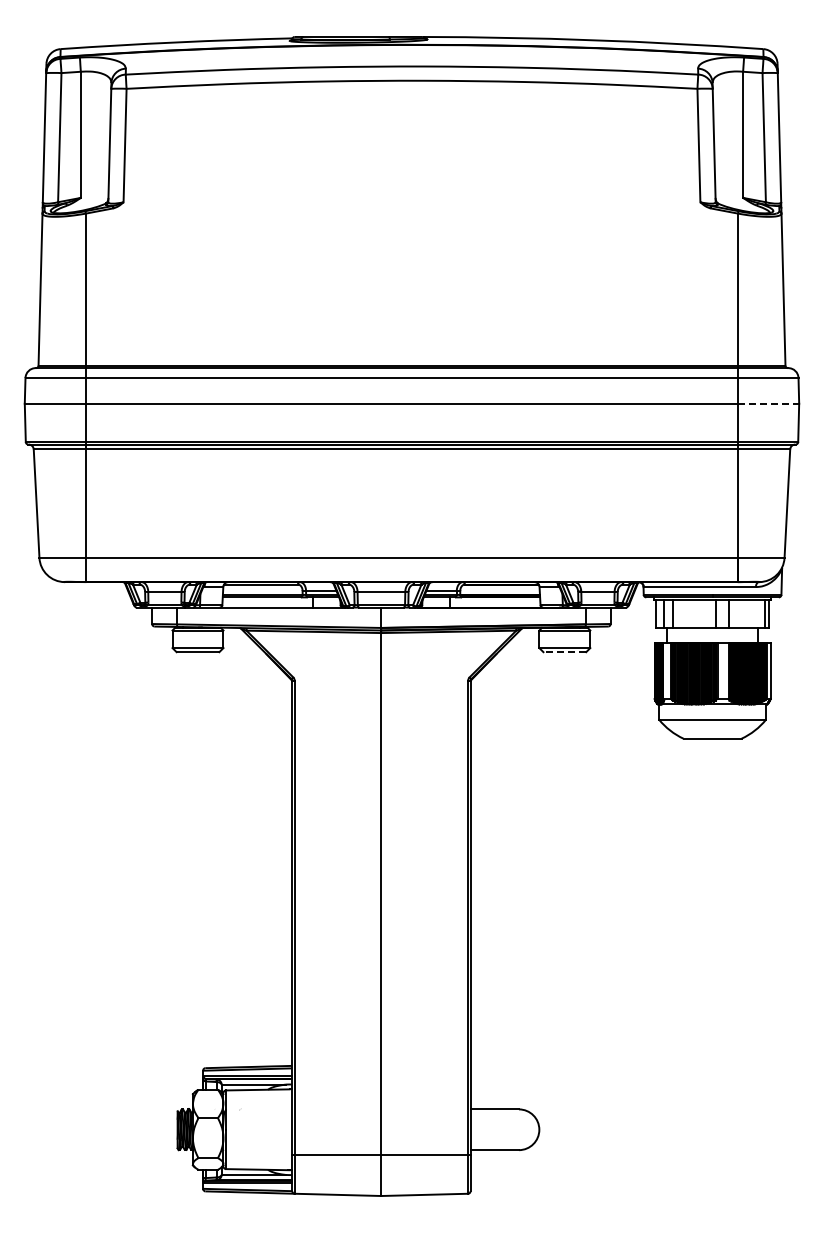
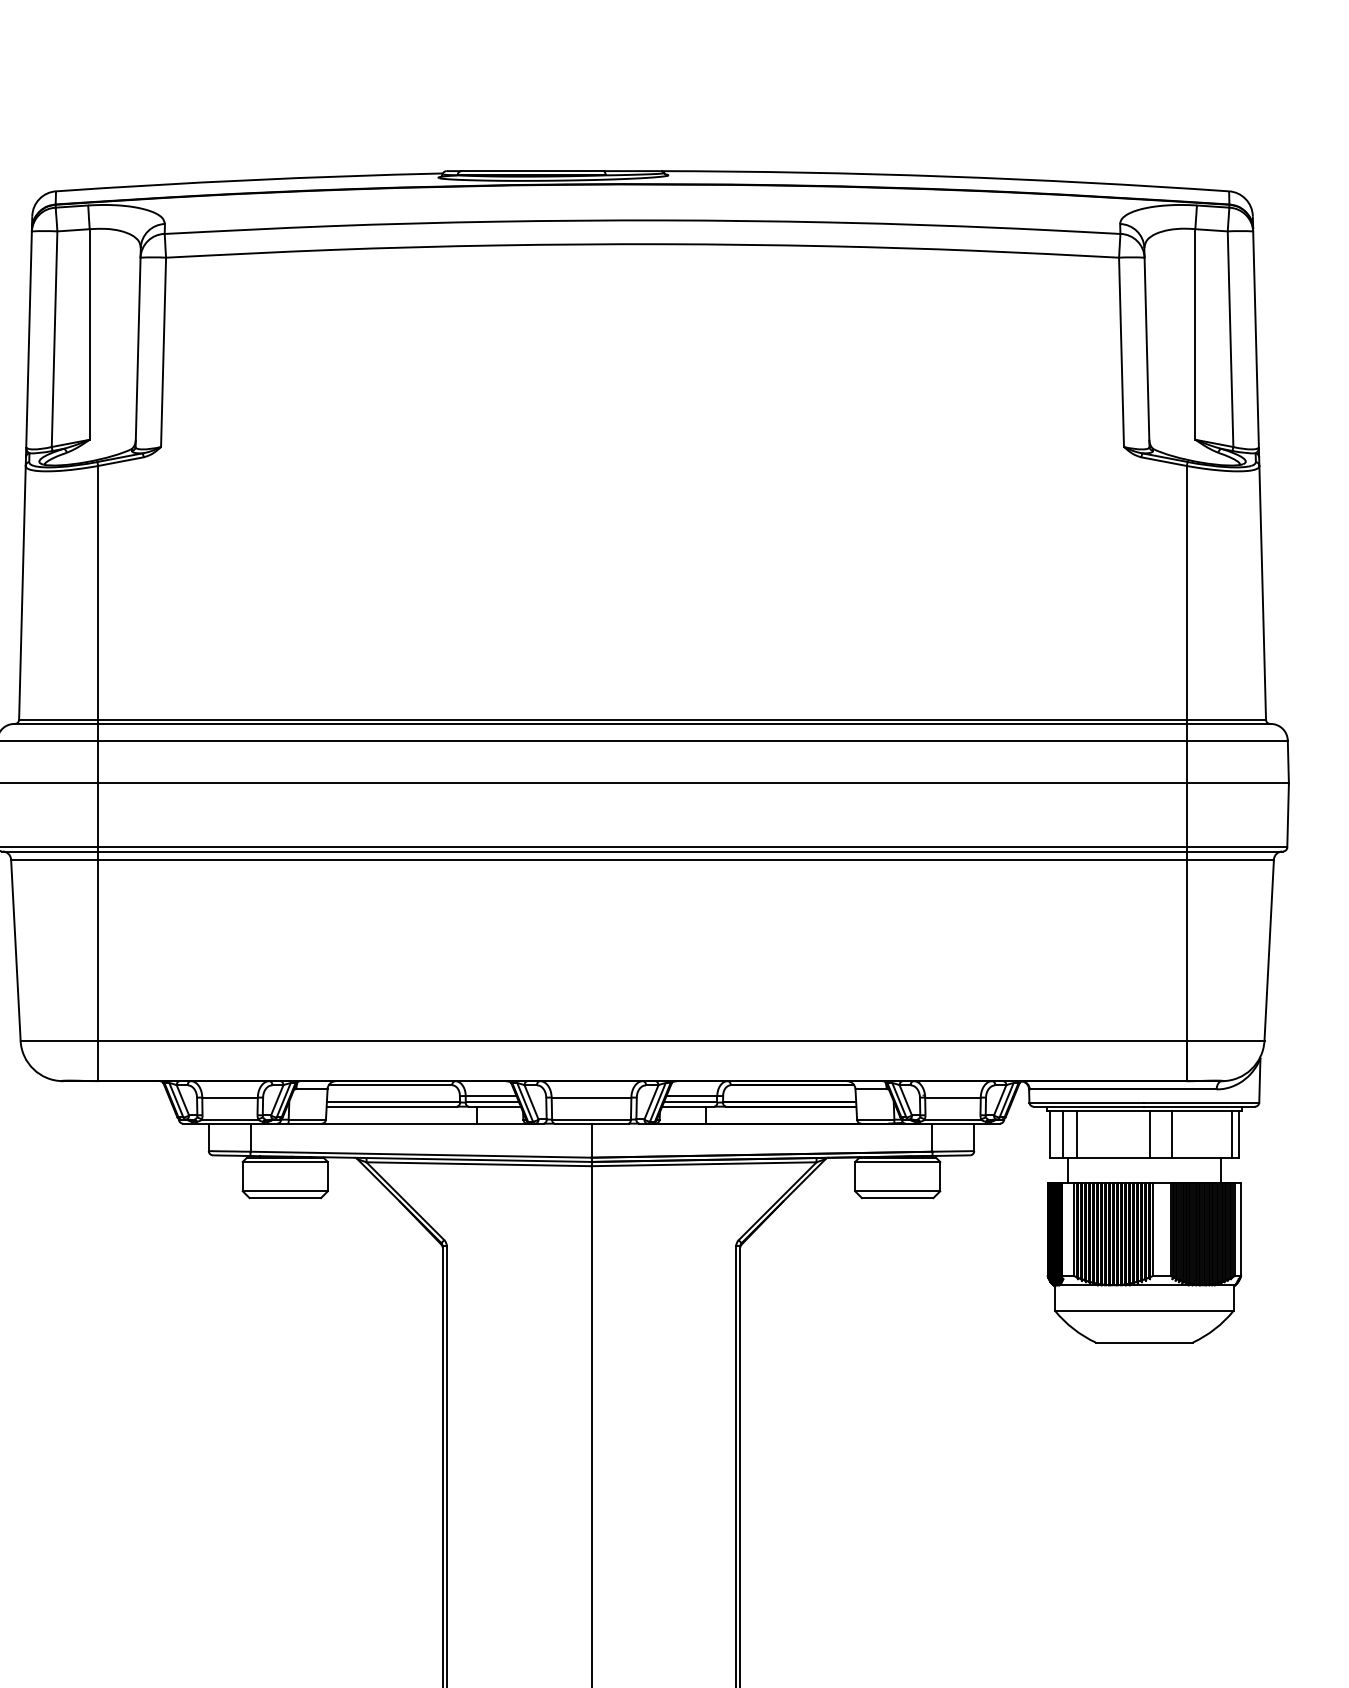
line: (768, 403) -> (1237, 782), dashed -> solid
line: (564, 652) -> (897, 1198), dashed -> solid

